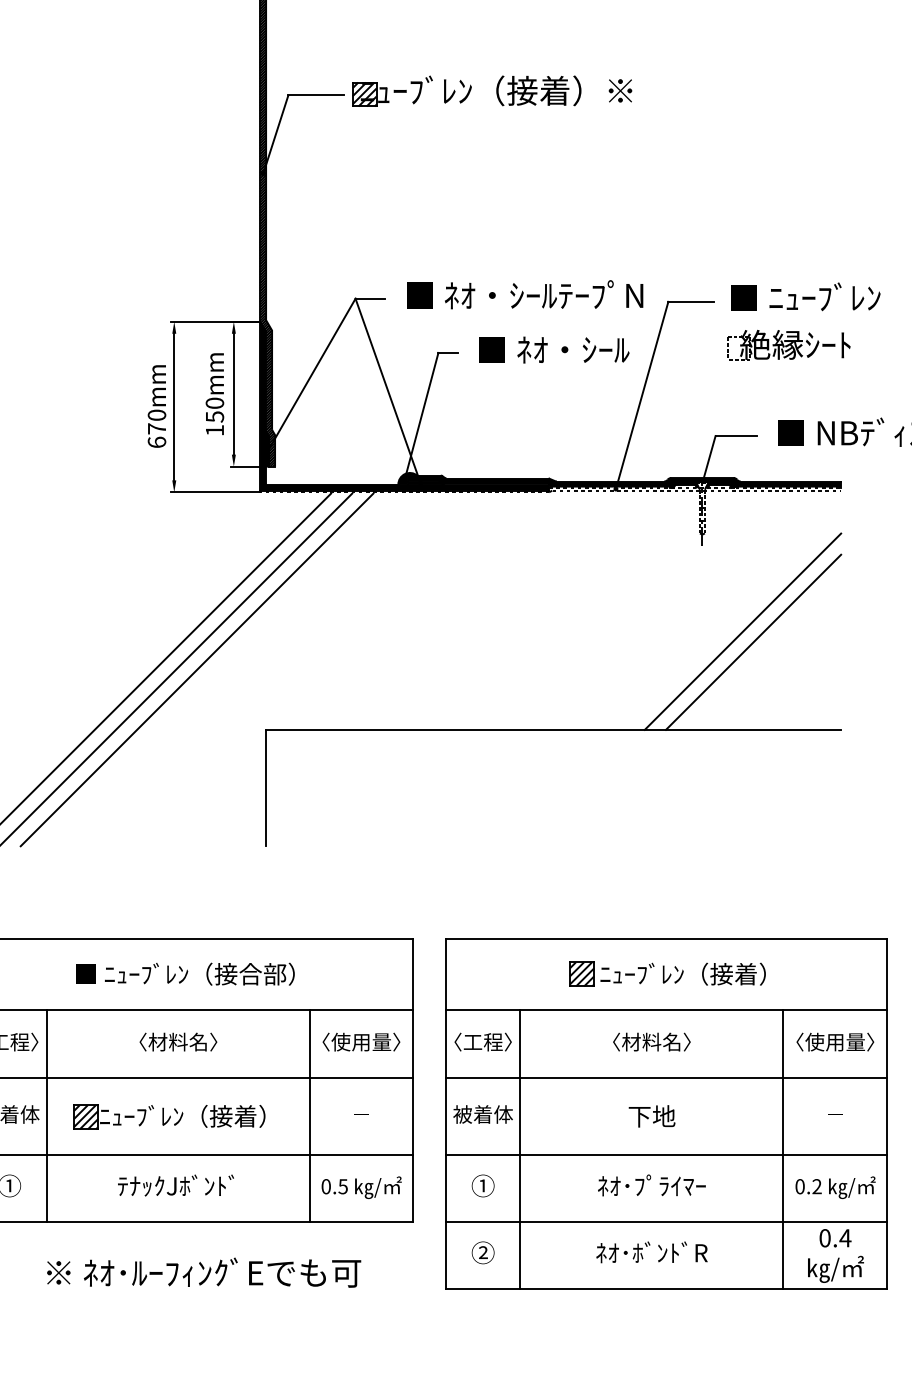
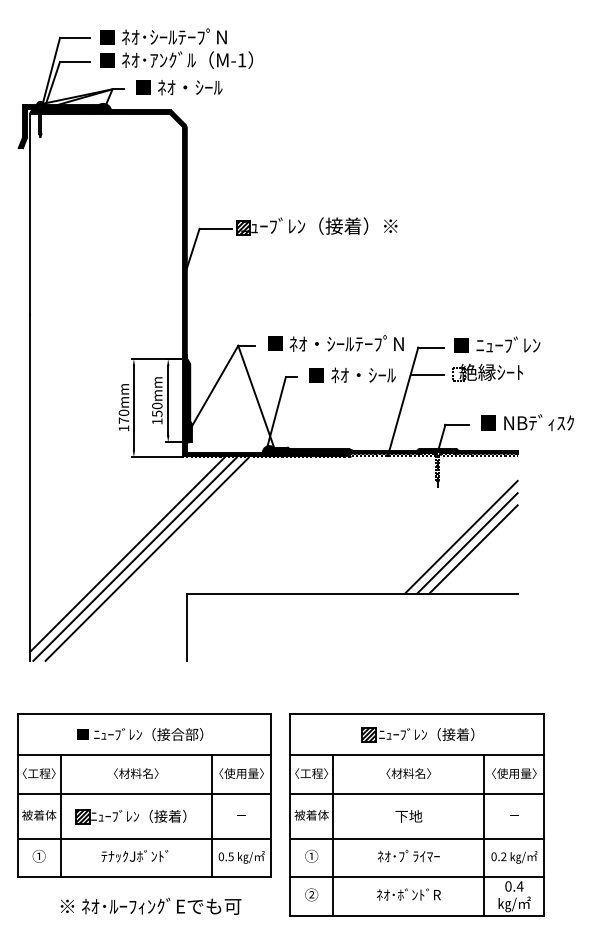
line: (684, 348) -> (427, 374), added
text: (156, 442) -> (123, 428), 670mm -> 170mm
line: (764, 652) -> (473, 549), added

